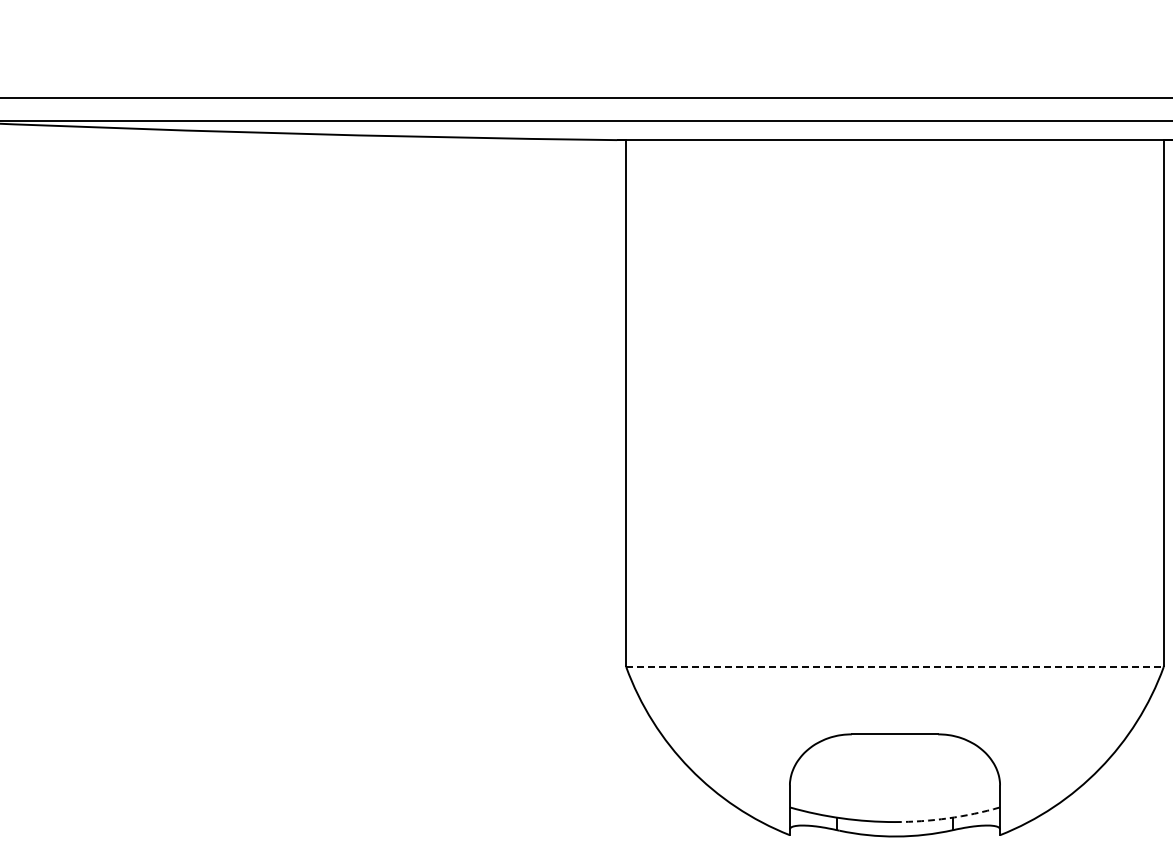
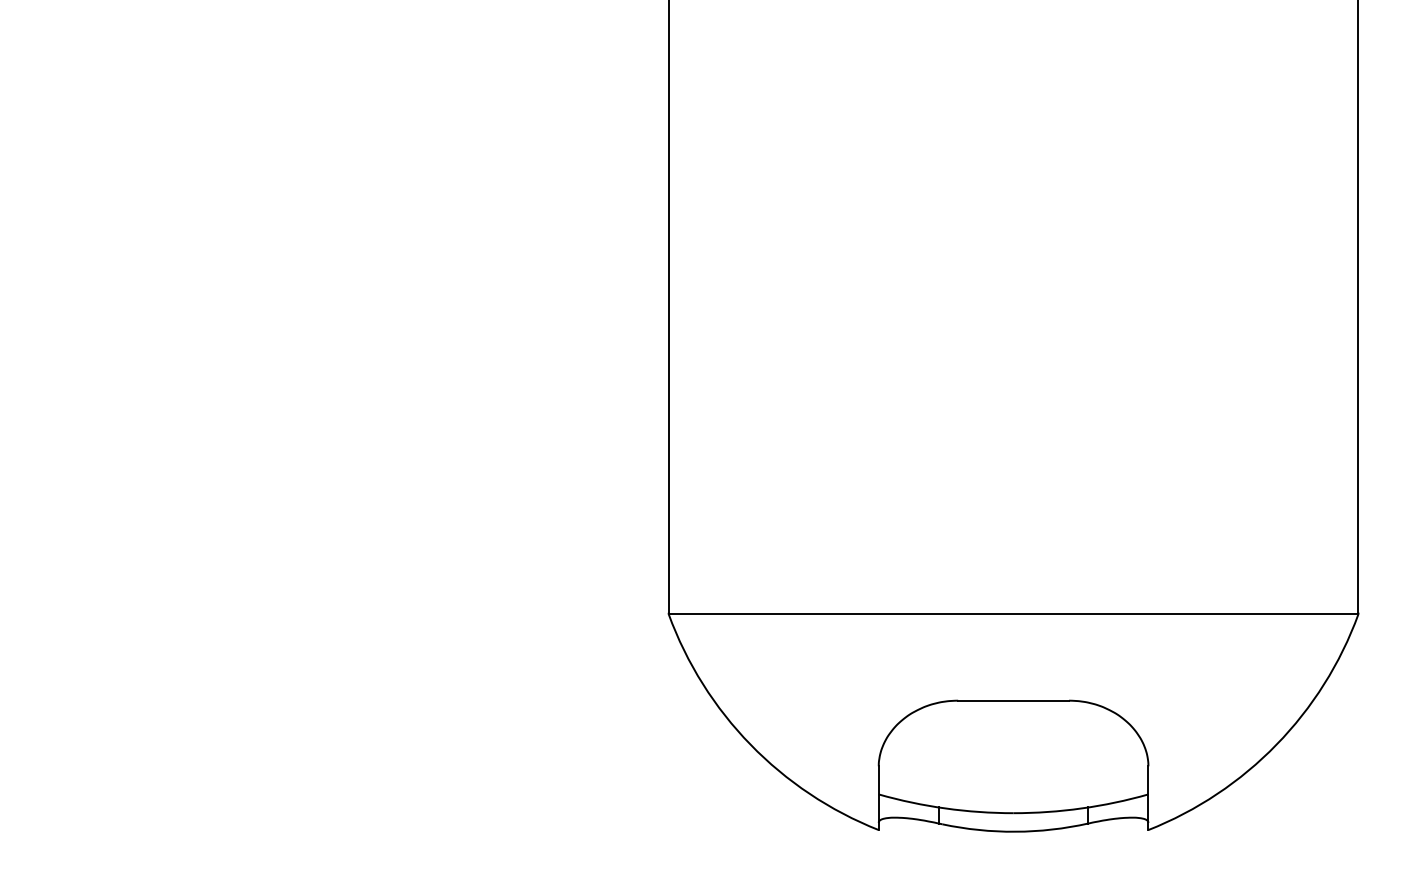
line: (894, 667) -> (1012, 614), dashed -> solid
arc: (948, 818) -> (1082, 808), dashed -> solid

